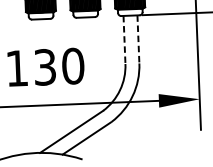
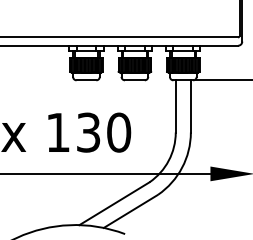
line: (138, 39) -> (190, 106), dashed -> solid
line: (124, 40) -> (175, 106), dashed -> solid

